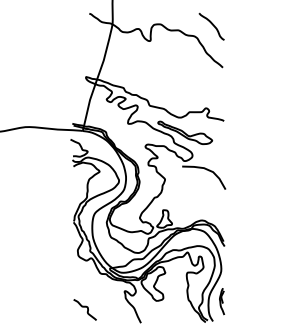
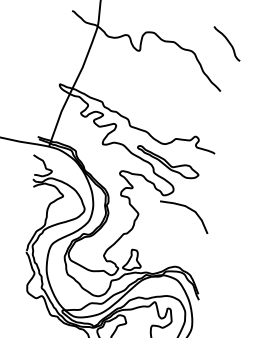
curve: (212, 25) -> (228, 42), moved

